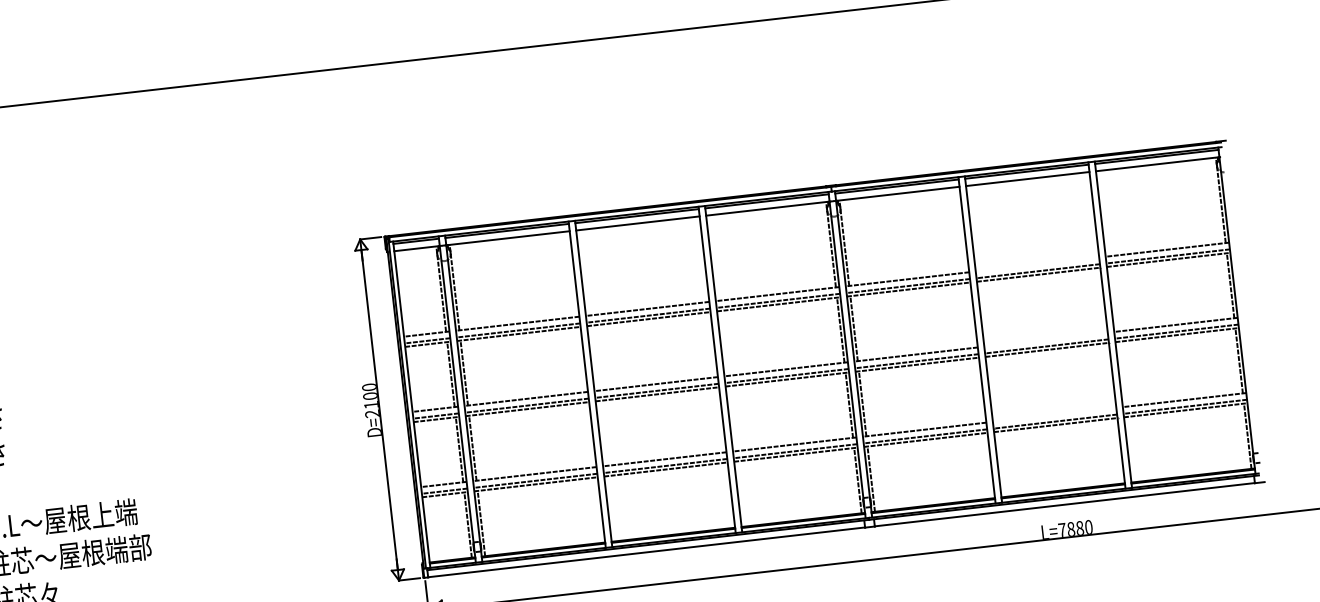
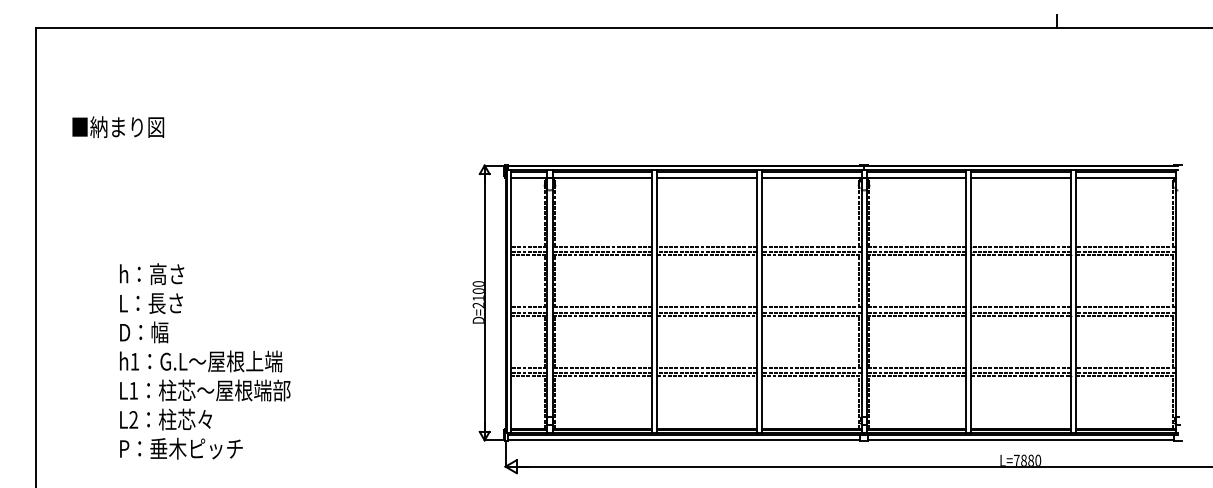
line: (1036, 264) -> (1020, 246), added
line: (1045, 339) -> (1020, 307), added
line: (1053, 415) -> (1020, 368), added

